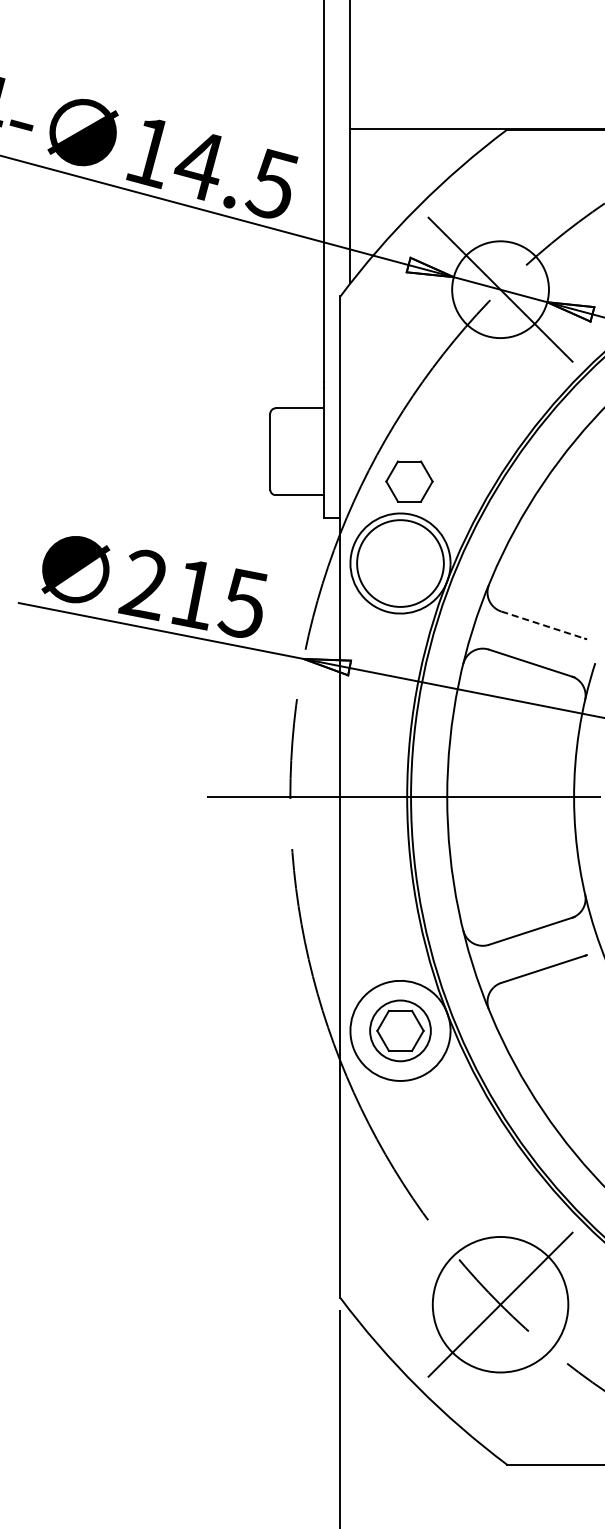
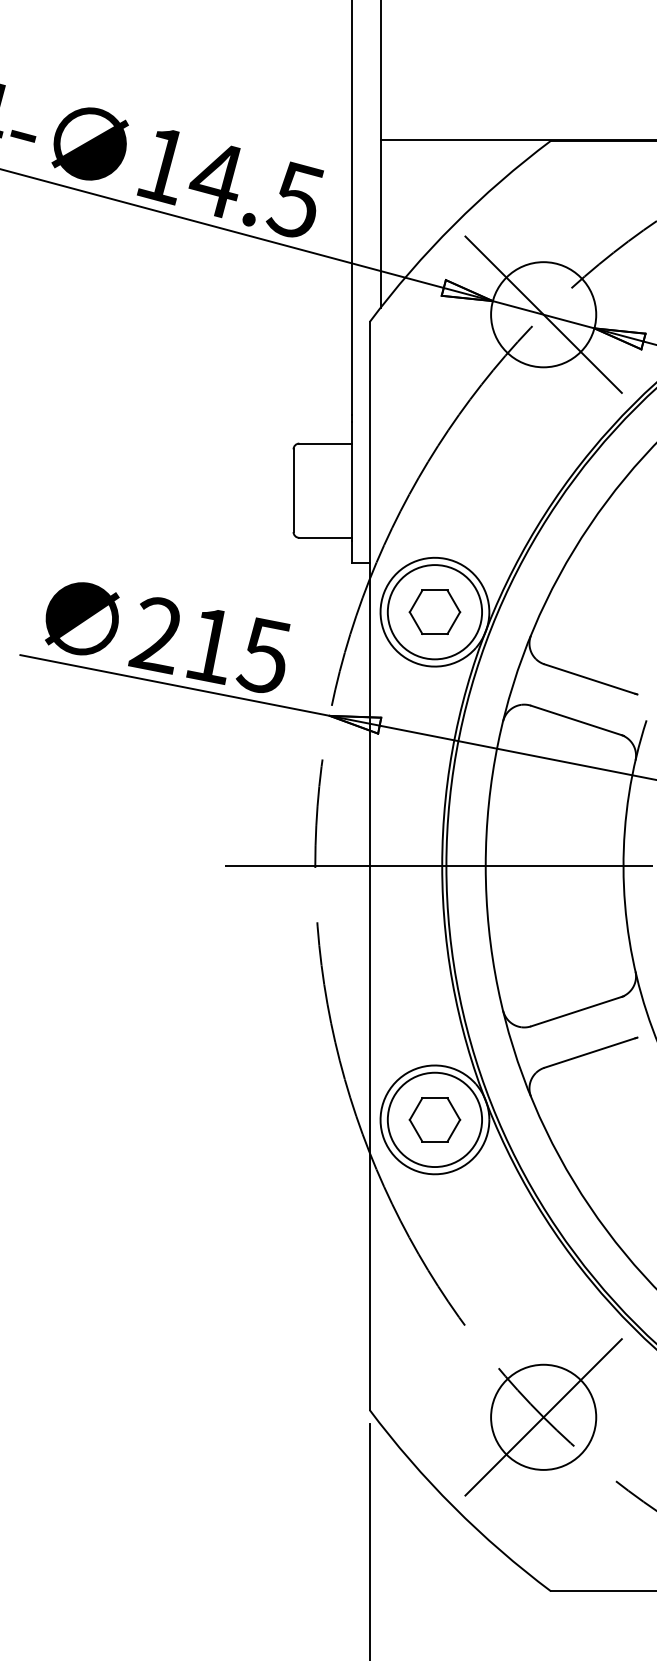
part: (409, 481) -> (434, 612), moved
line: (544, 625) -> (591, 679), dashed -> solid
circle: (400, 1030) -> (434, 1119), size x1.43
circle: (500, 1304) -> (543, 1417), size x0.71

